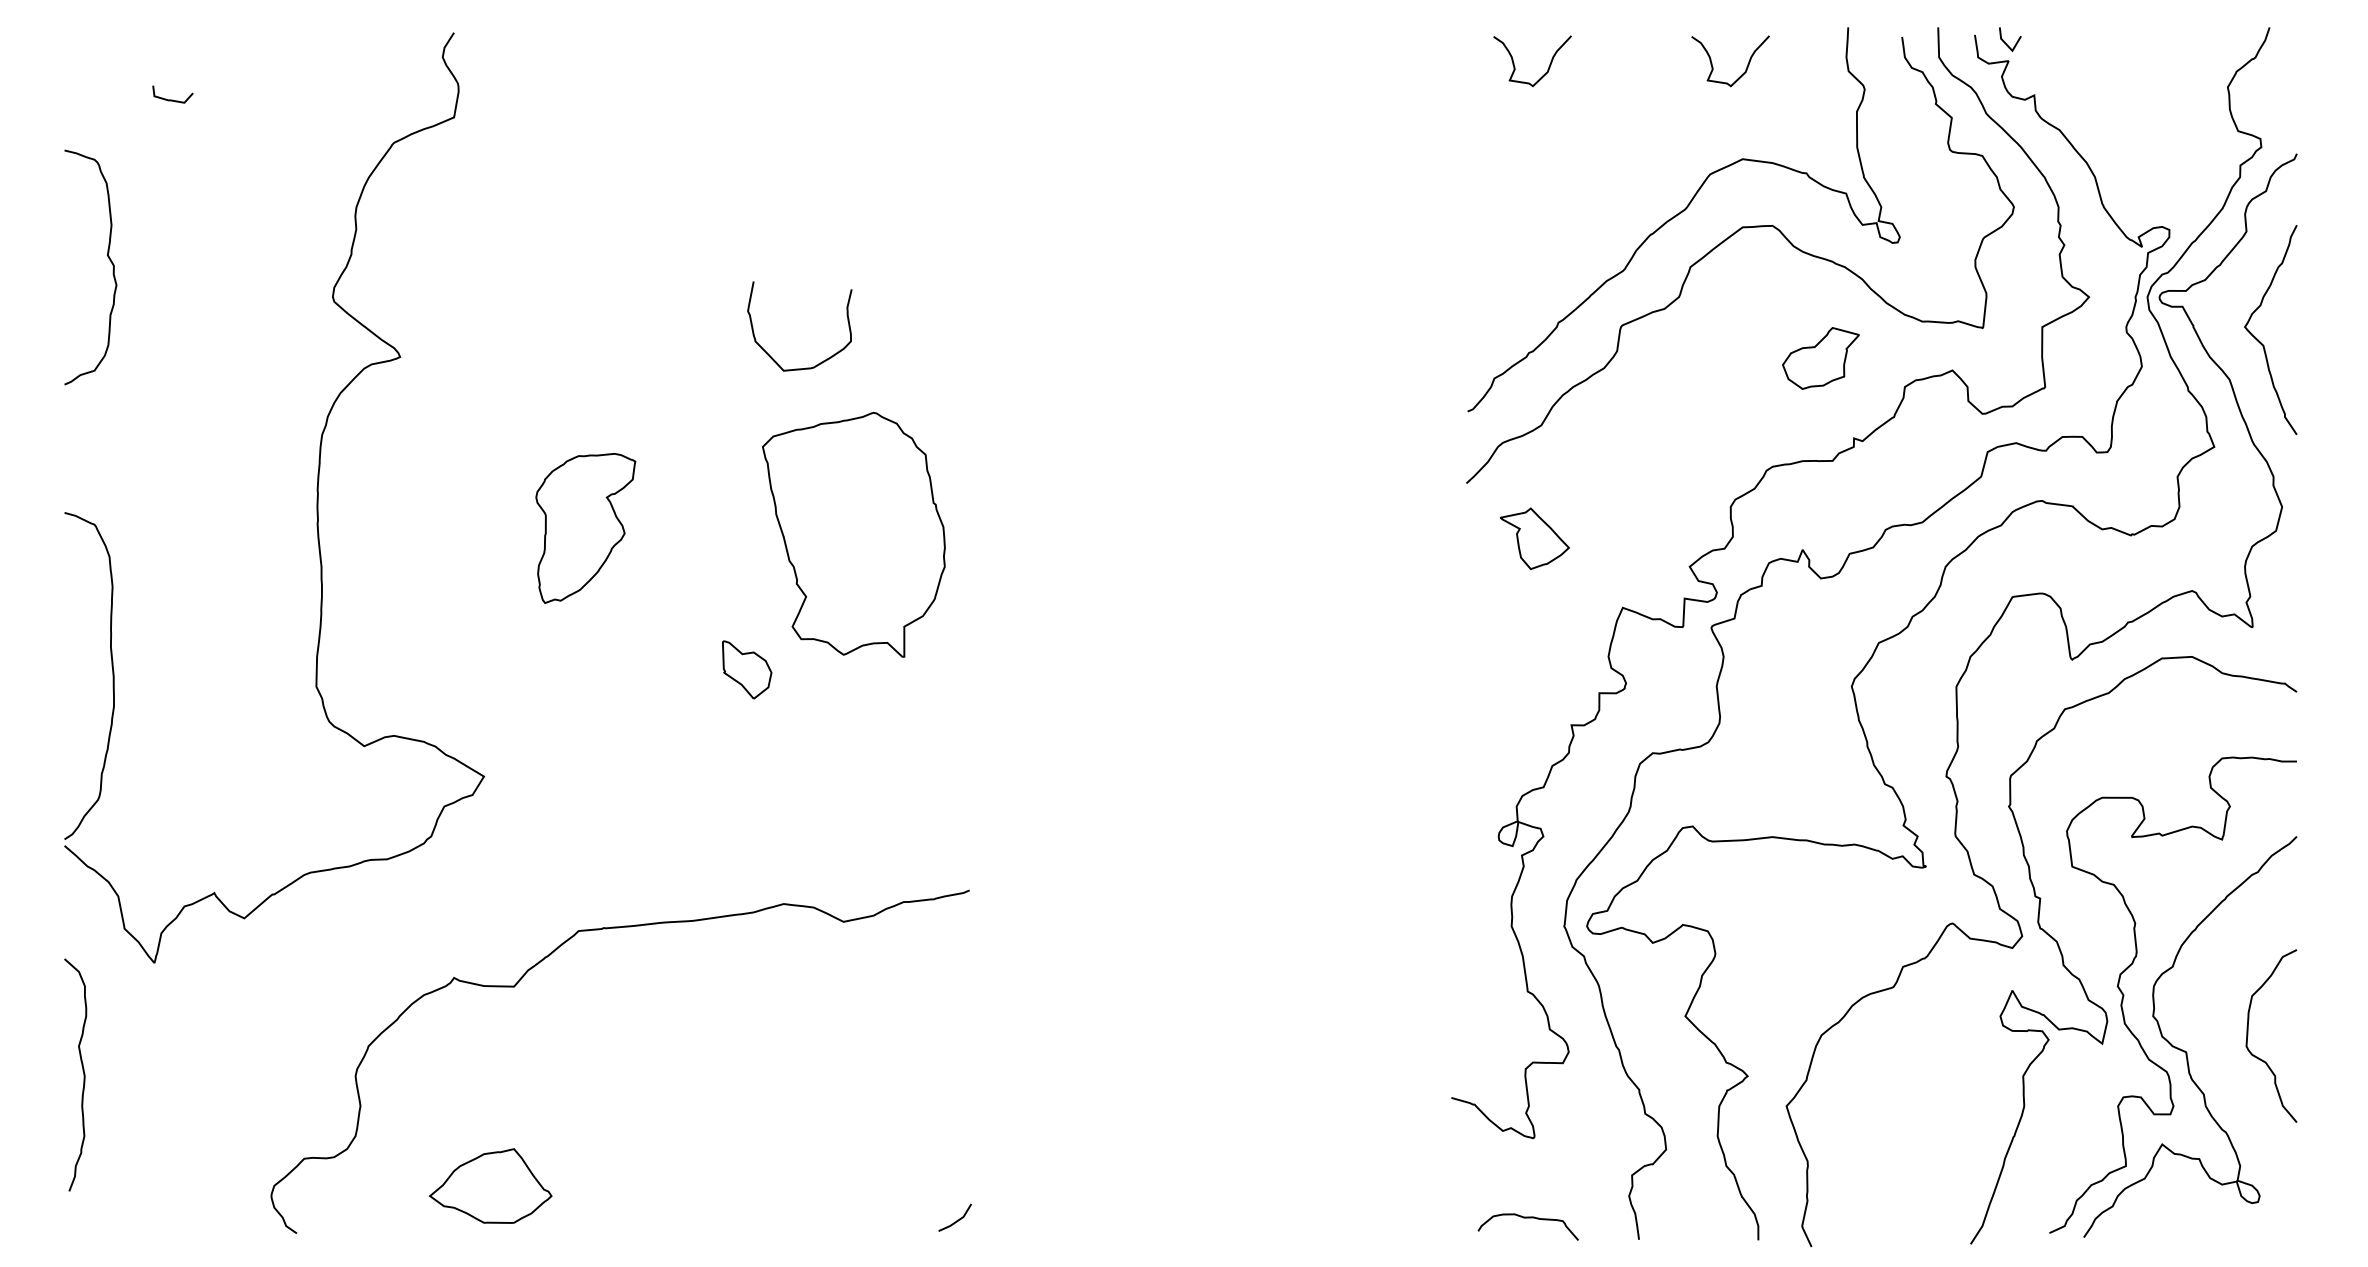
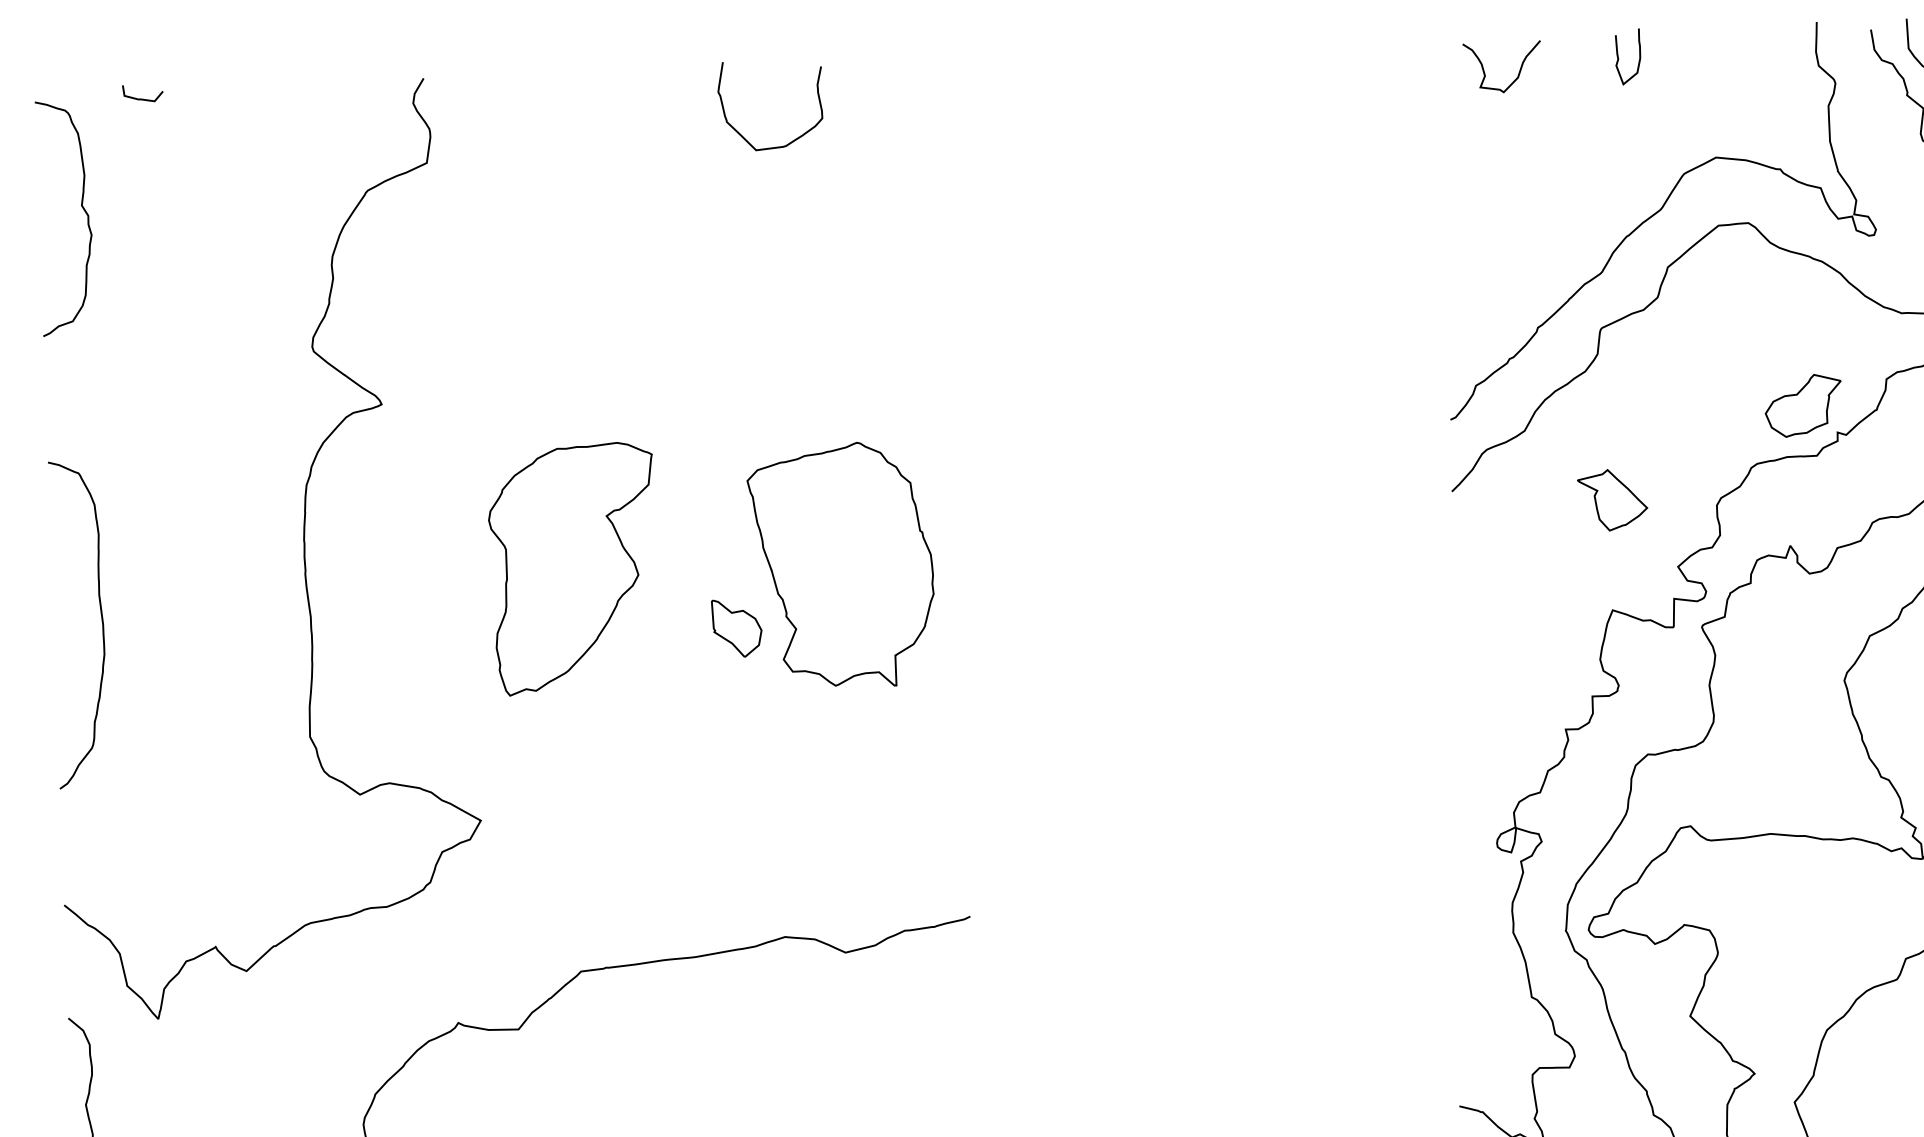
curve: (1649, 55) -> (1619, 57), added
curve: (1746, 66) -> (1716, 64), removed
curve: (172, 99) -> (142, 98), moved
curve: (108, 258) -> (82, 208), moved
curve: (770, 355) -> (742, 135), moved
part: (1820, 358) -> (1803, 405), moved
part: (585, 528) -> (573, 569), size x1.67
part: (1534, 538) -> (1612, 499), moved
part: (747, 669) -> (737, 628), moved
curve: (112, 675) -> (101, 623), moved

